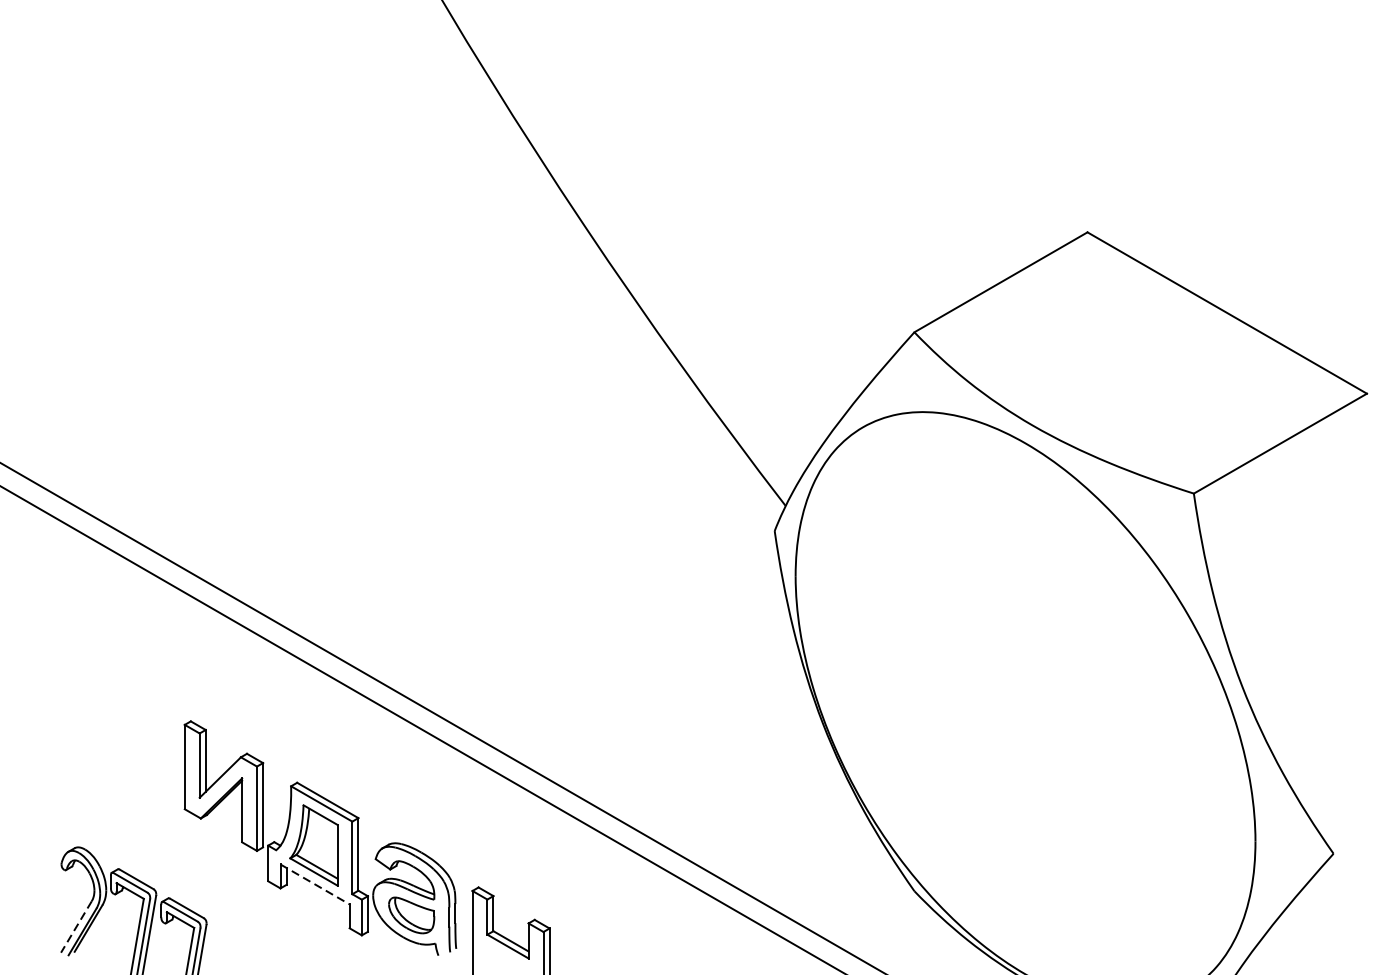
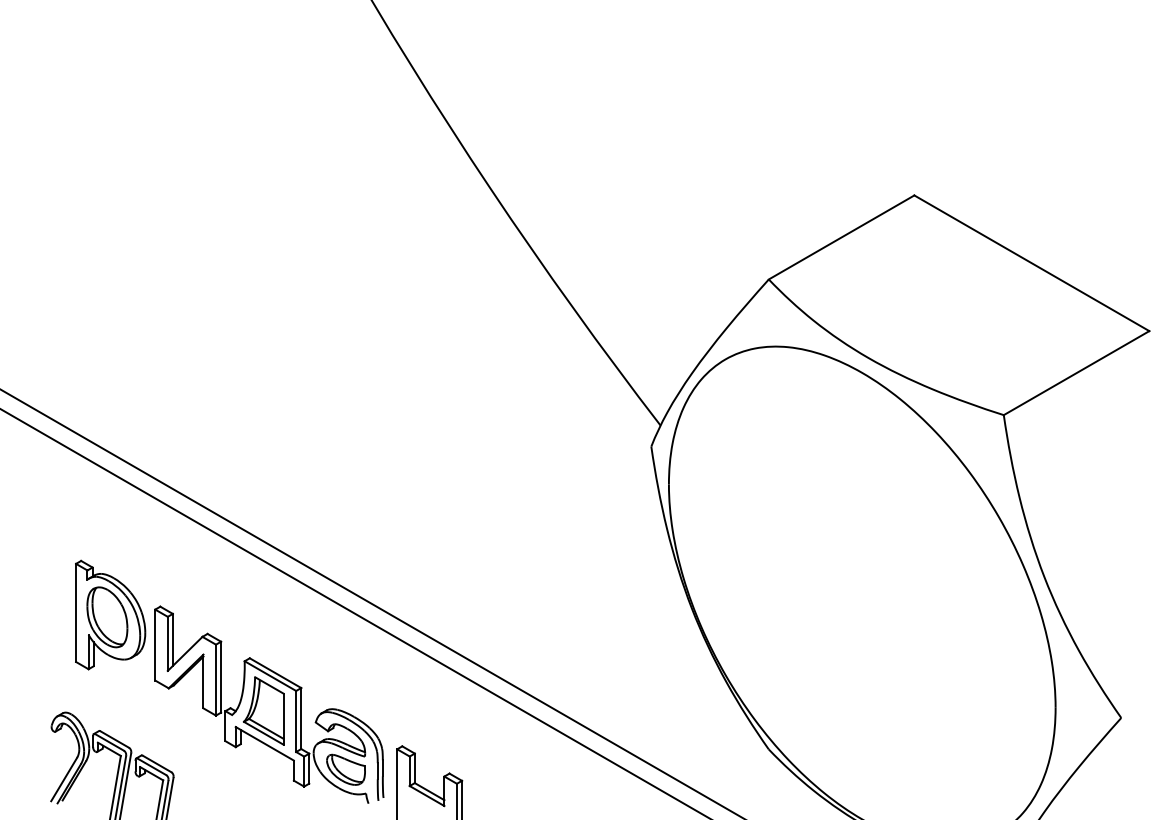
part: (131, 730) -> (110, 614), added
line: (314, 884) -> (264, 743), dashed -> solid
line: (75, 928) -> (63, 780), dashed -> solid

